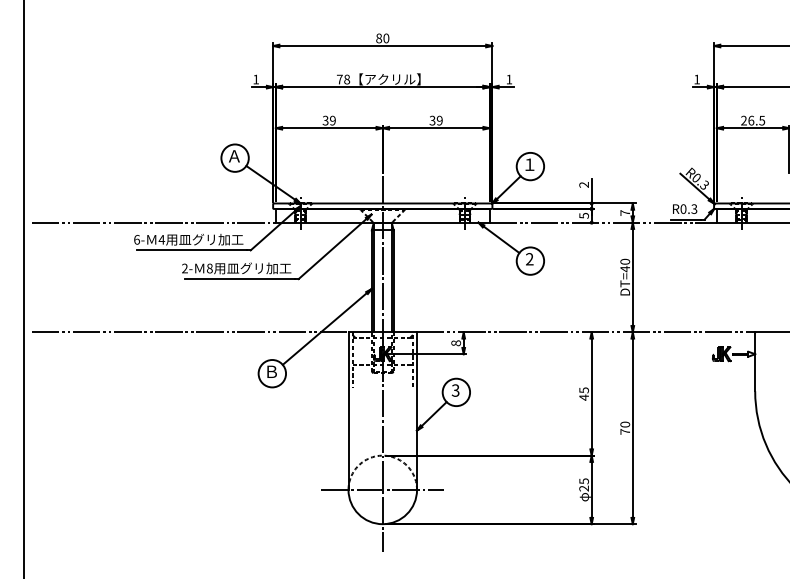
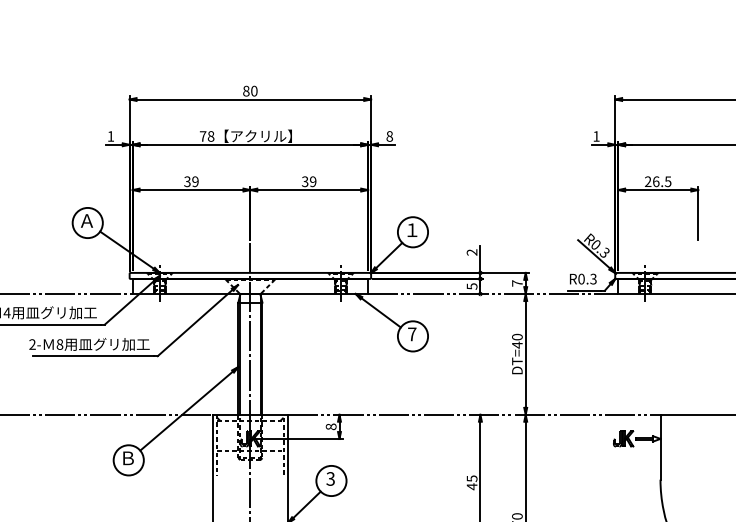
text: (509, 79) -> (389, 136), 1 -> 8
text: (529, 259) -> (411, 334), 2 -> 7

